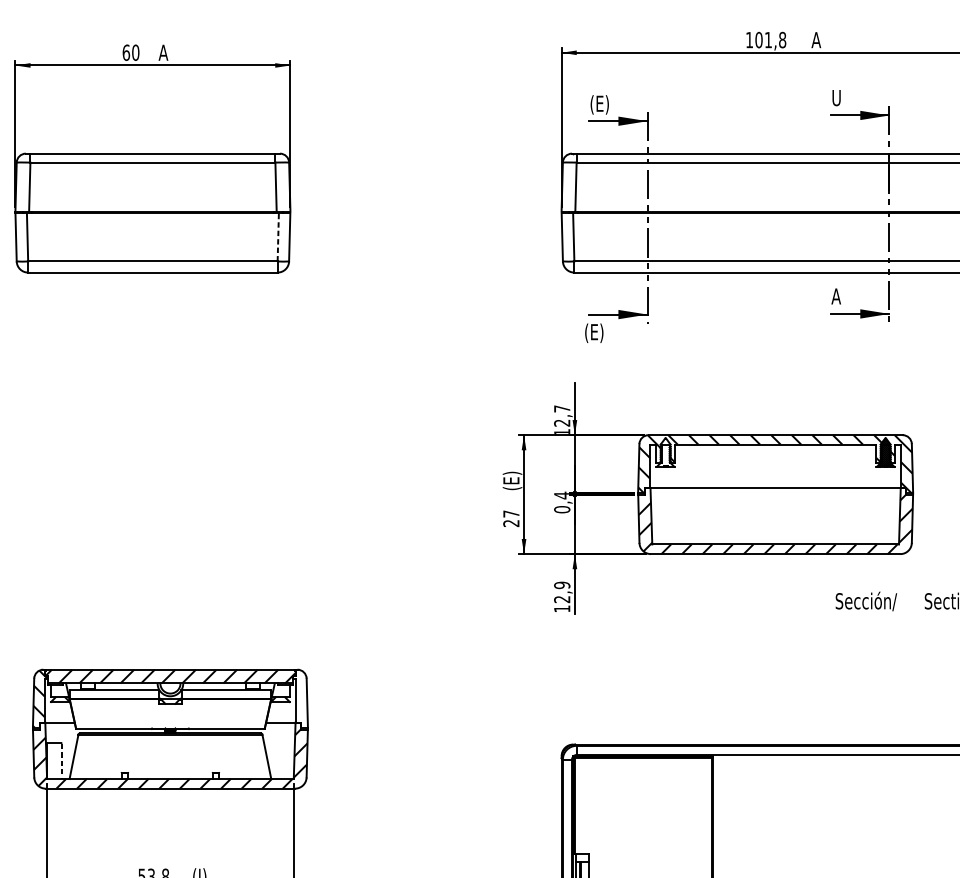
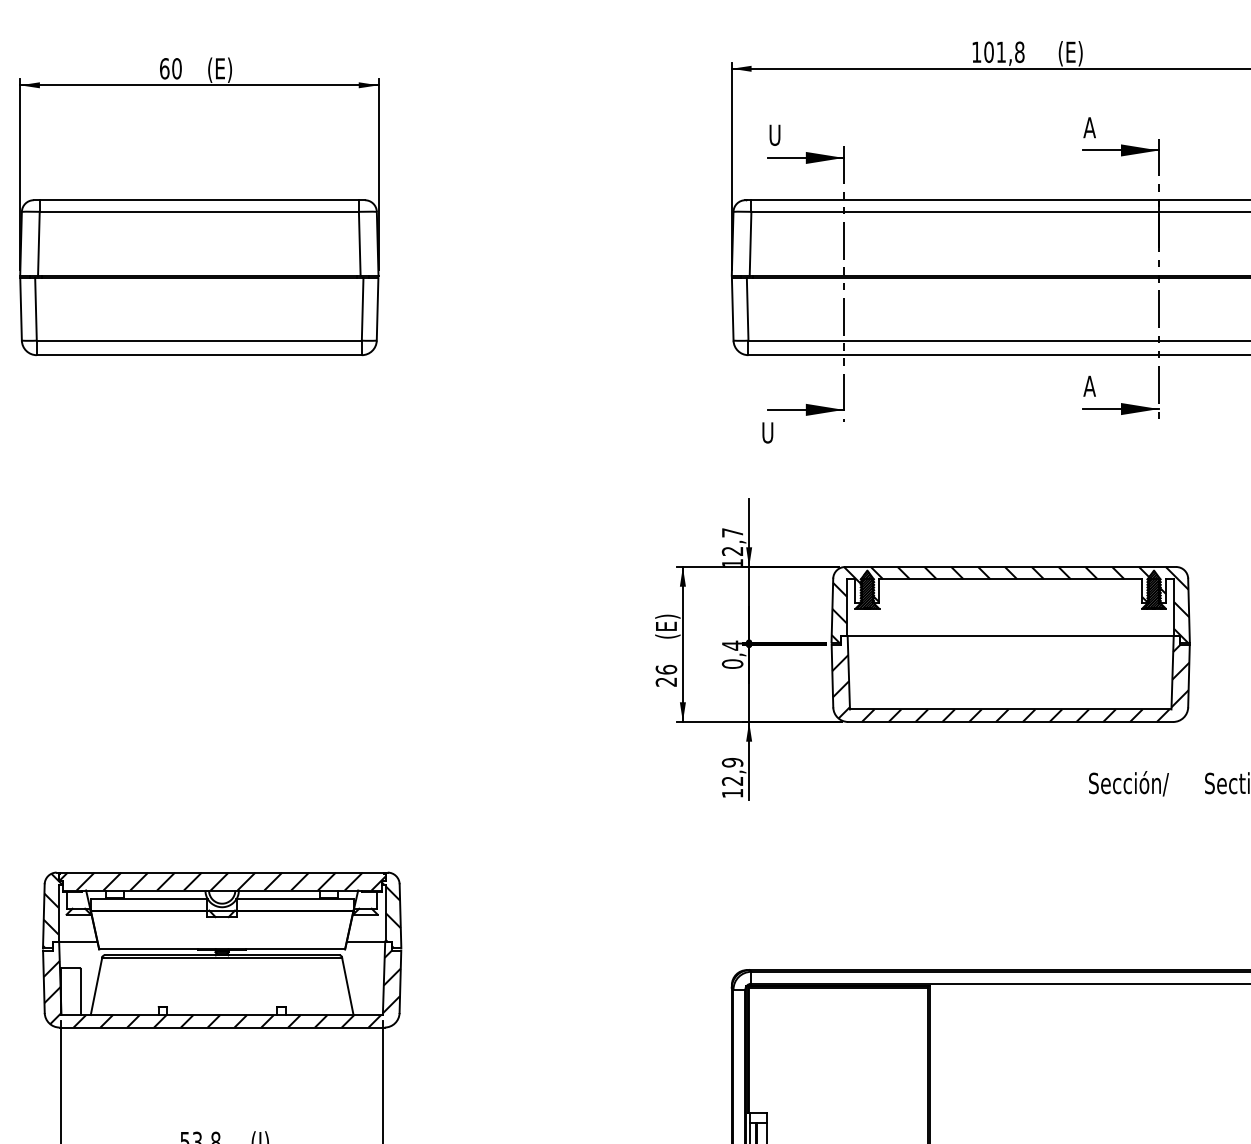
text: (820, 41) -> (1069, 53), A -> (E)
text: (168, 53) -> (219, 69), A -> (E)
text: (836, 97) -> (1089, 127), U -> A
text: (599, 104) -> (781, 136), (E) -> U
line: (278, 236) -> (362, 308), dashed -> solid
text: (594, 332) -> (774, 433), (E) -> U
hatch: (665, 453) -> (867, 590), added
text: (511, 513) -> (666, 669), 27 -> 26
hatch: (299, 702) -> (390, 915), added
line: (61, 761) -> (80, 992), dashed -> solid

